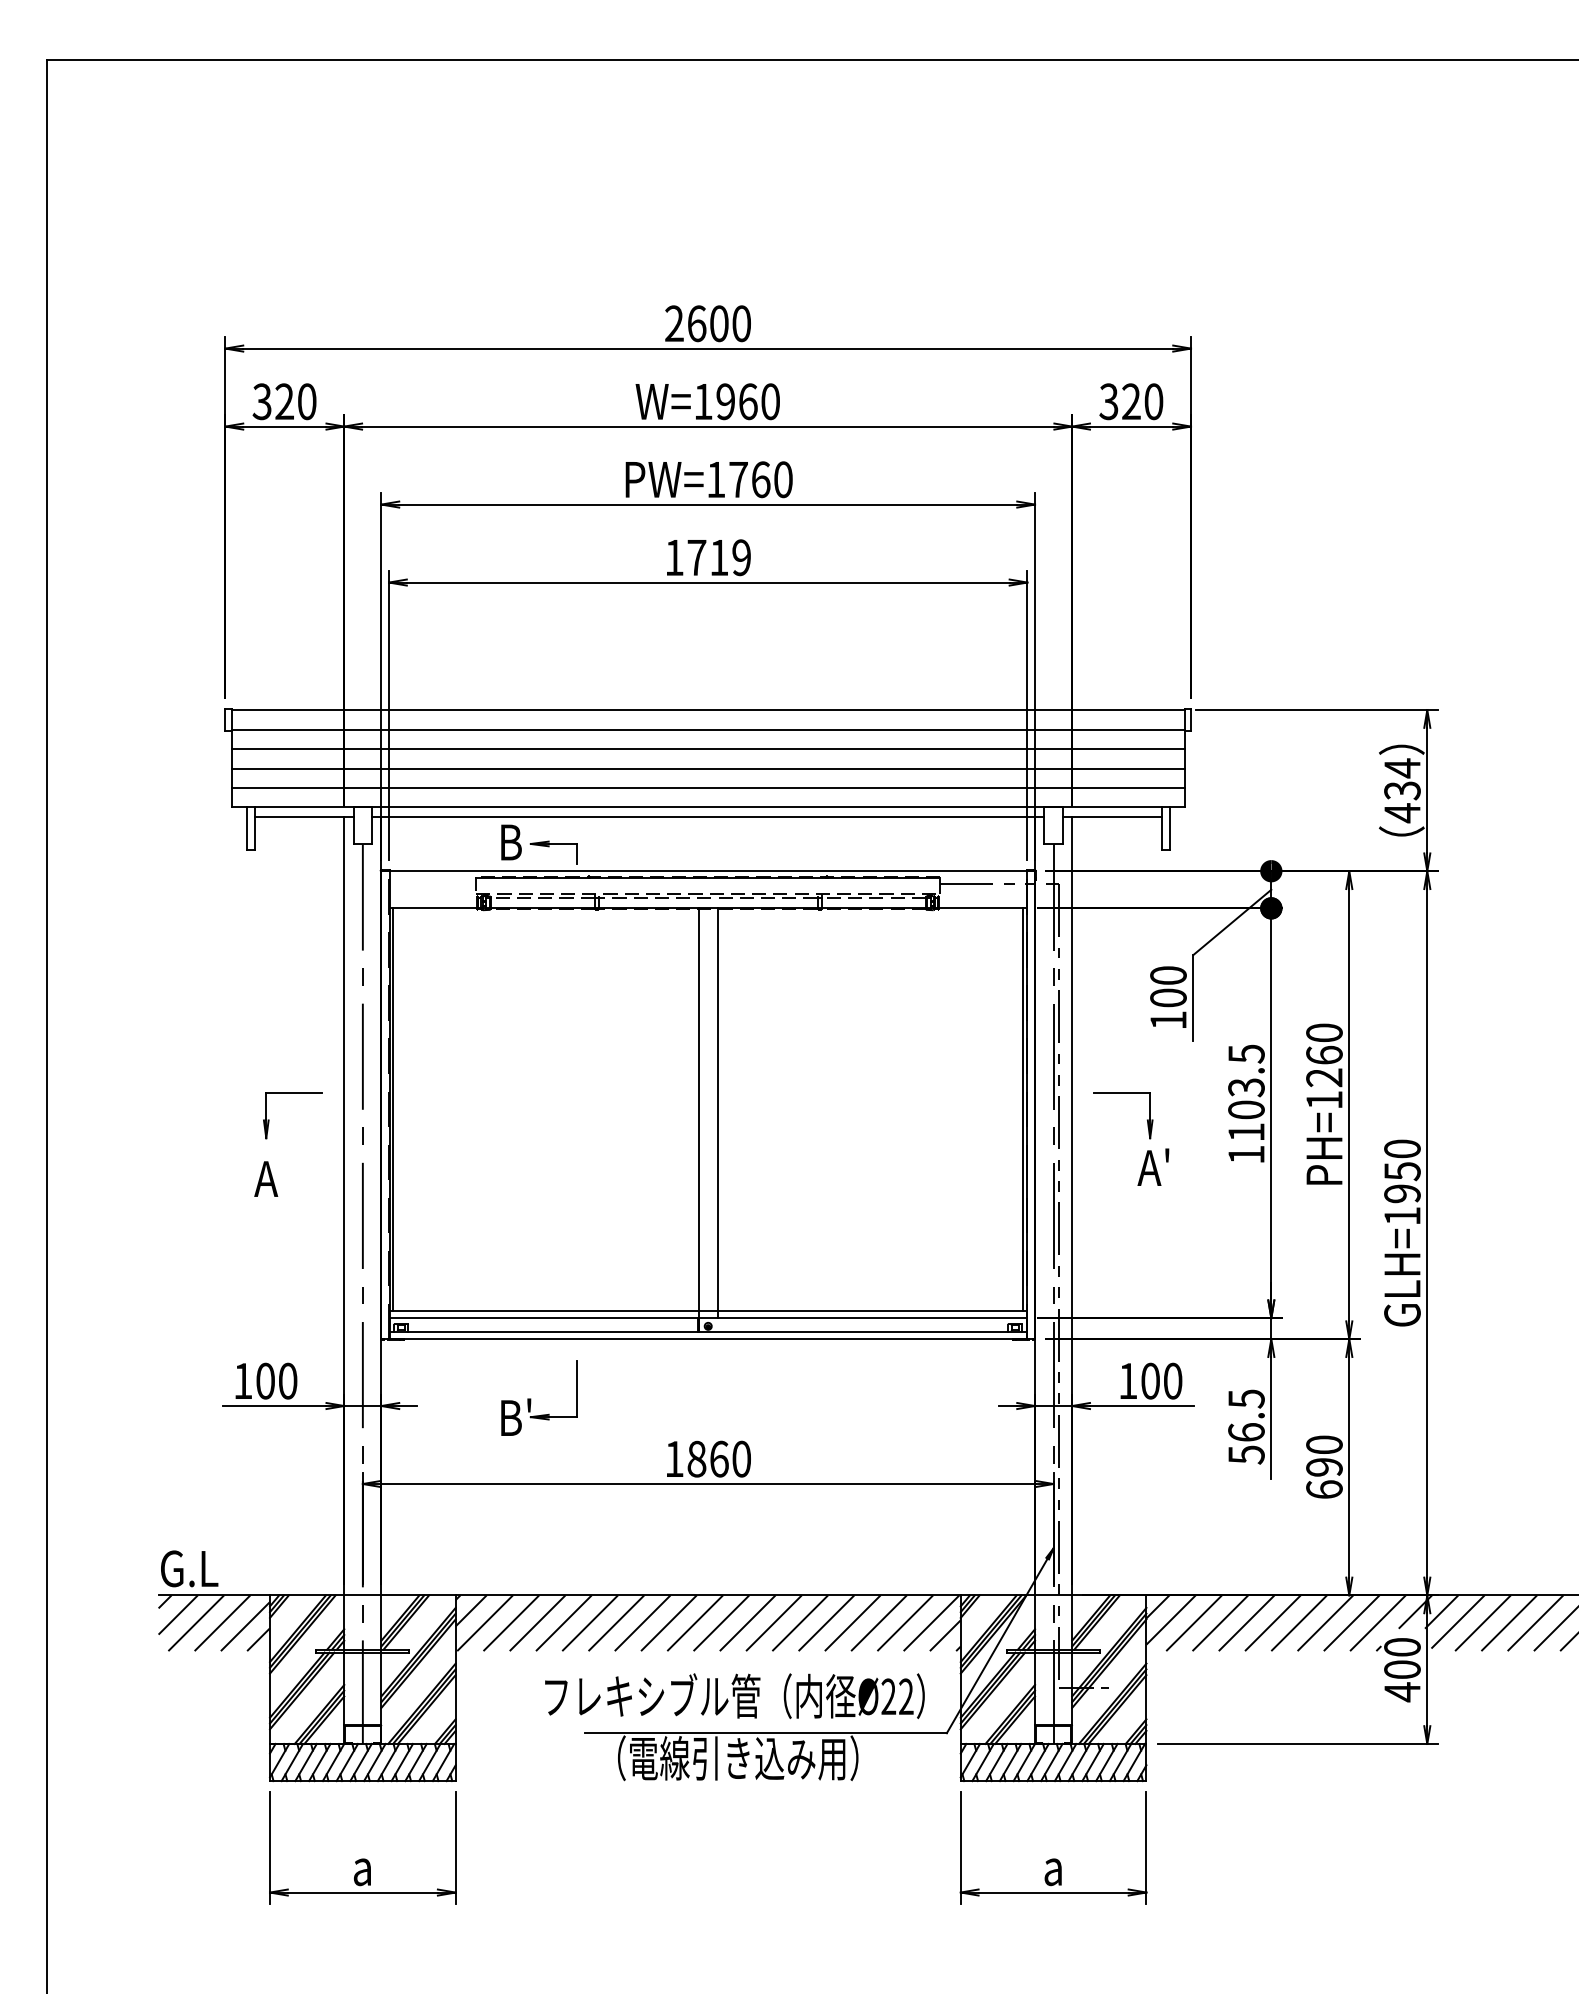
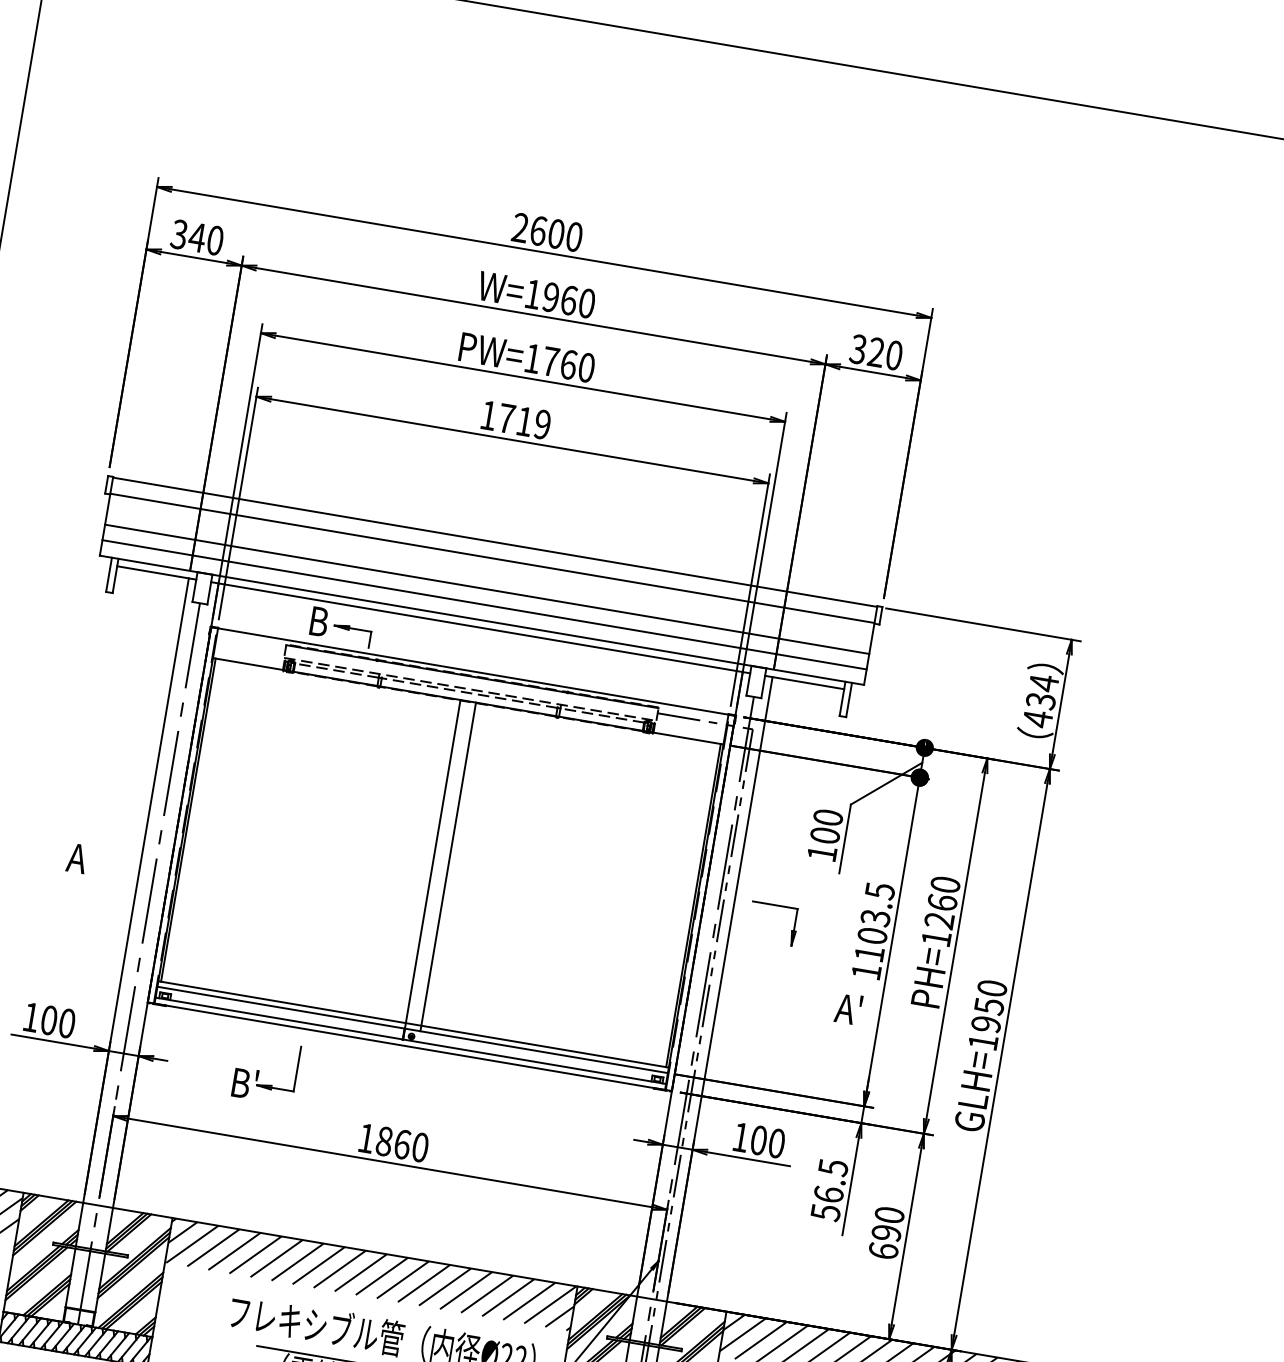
text: (284, 401) -> (197, 237), 320 -> 340
line: (707, 749) -> (489, 573), removed
part: (292, 1093) -> (109, 793), removed
text: (1153, 1166) -> (848, 1008), moved

